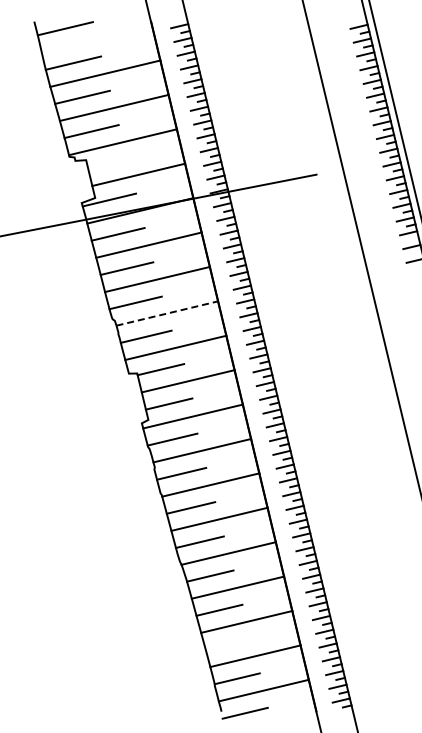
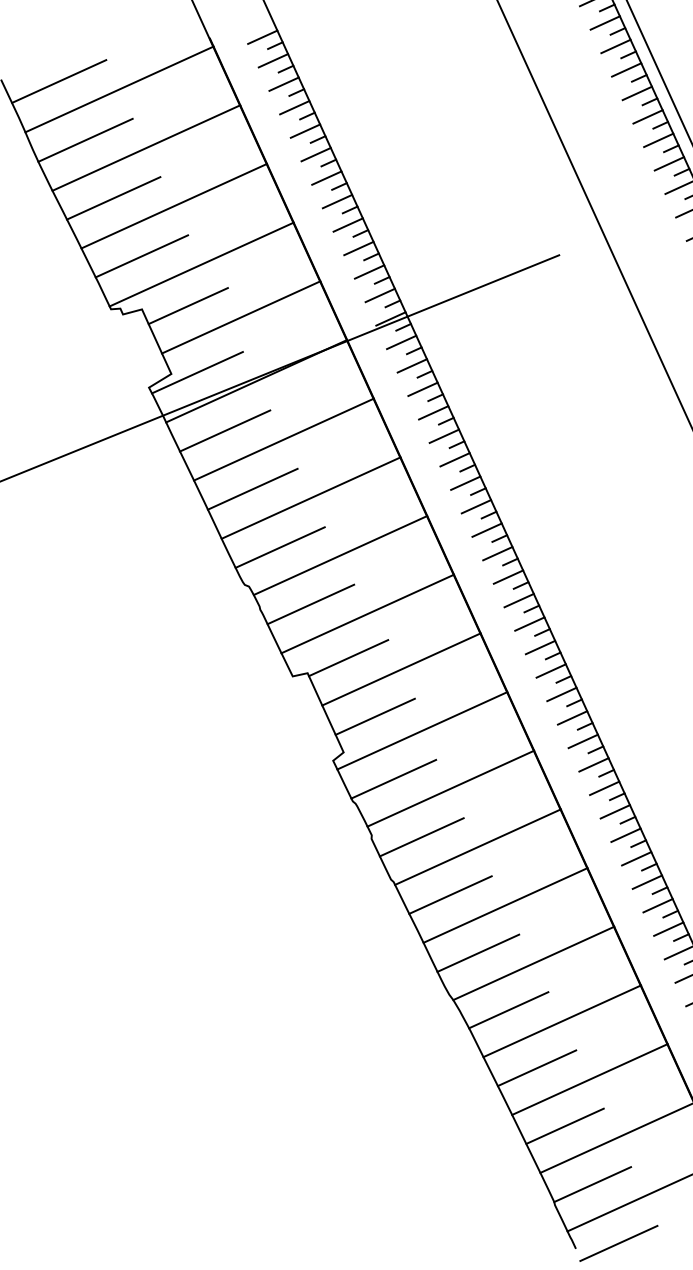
line: (96, 39) -> (118, 89), added
line: (111, 162) -> (188, 304), added
line: (167, 313) -> (340, 555), dashed -> solid
line: (228, 644) -> (565, 1126), added

